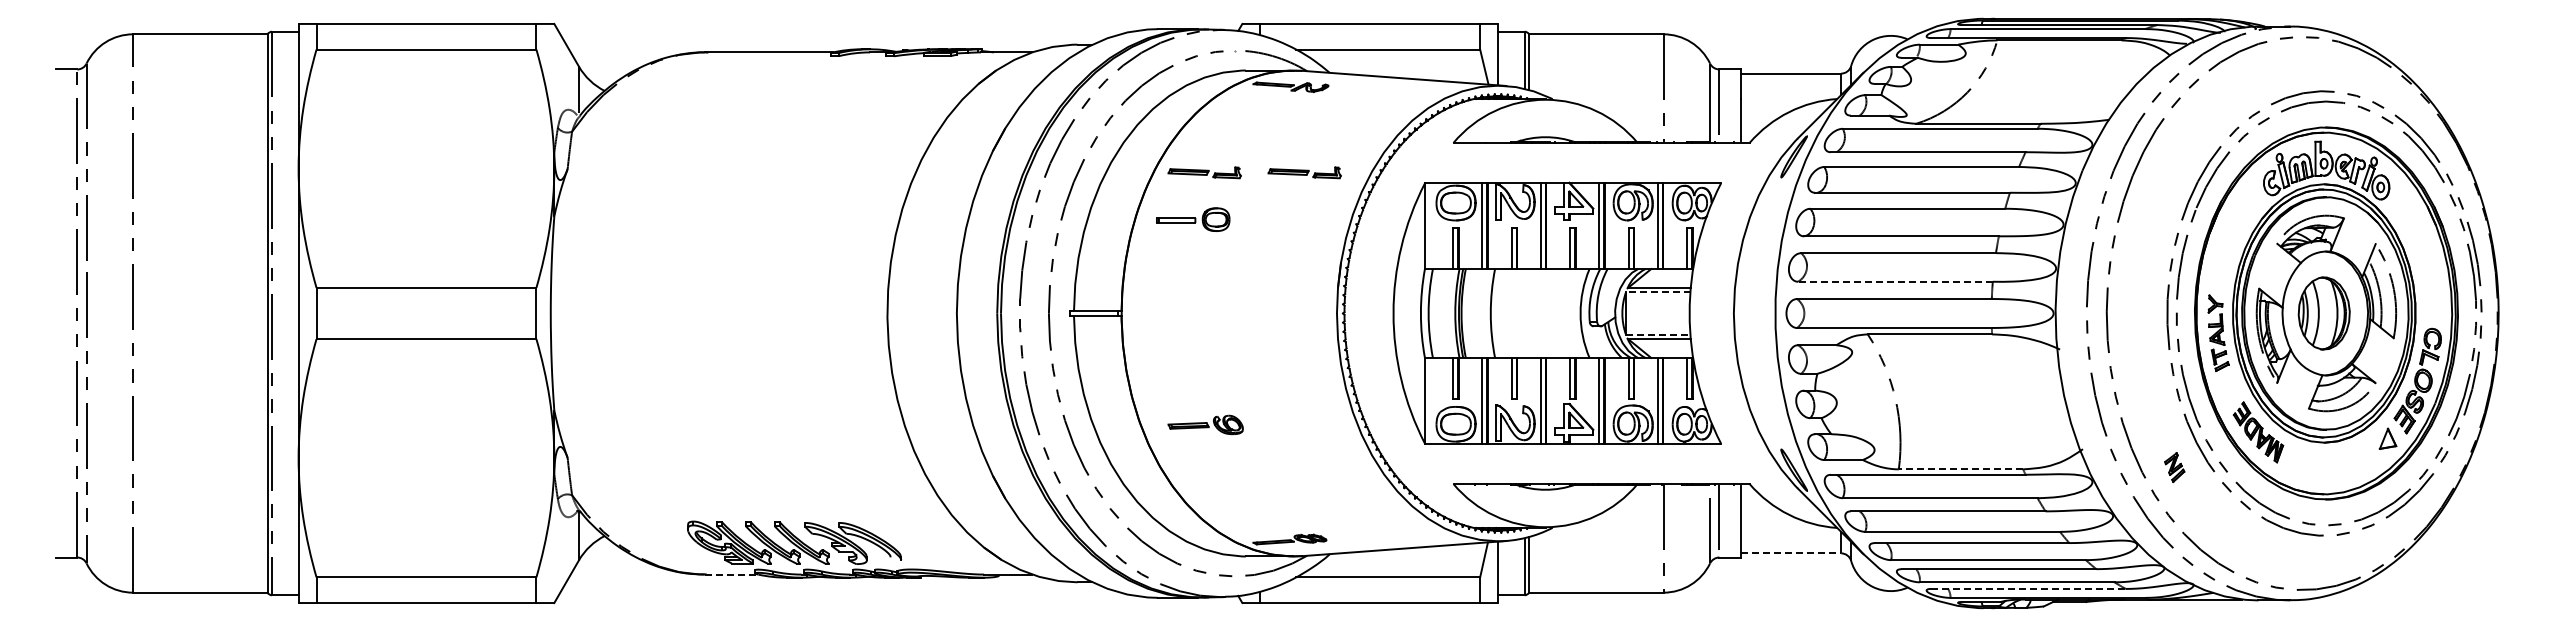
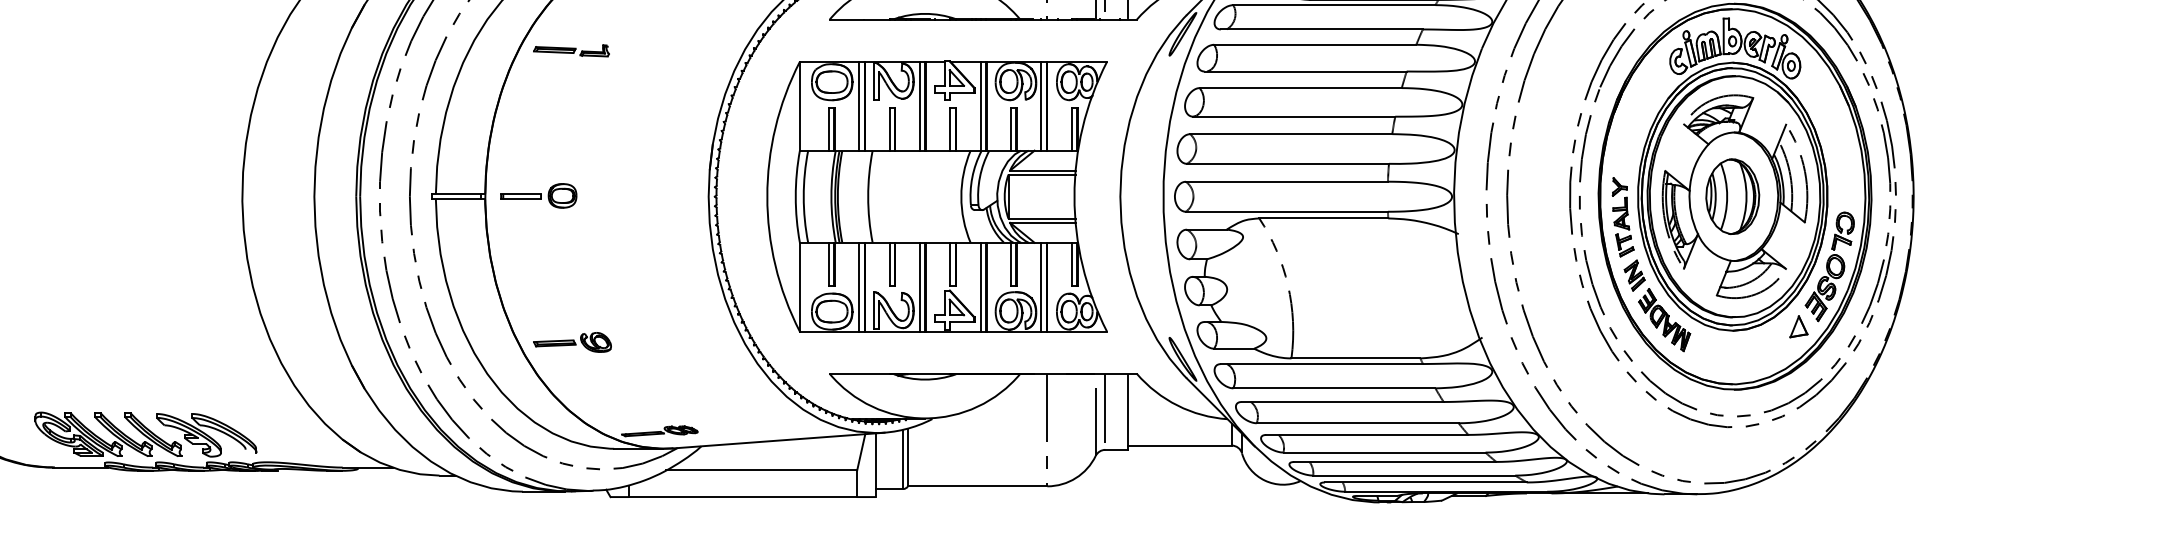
part: (1304, 172) -> (674, 50), removed
part: (1193, 219) -> (539, 195), moved
line: (1894, 281) -> (1286, 163), dashed -> solid
line: (1657, 292) -> (1041, 174), dashed -> solid
line: (1658, 334) -> (1042, 218), dashed -> solid
part: (1205, 424) -> (572, 341), moved
part: (2174, 467) -> (1634, 275), moved
line: (1960, 469) -> (1355, 358), dashed -> solid
line: (1791, 553) -> (1180, 445), dashed -> solid
line: (731, 574) -> (80, 467), dashed -> solid
line: (2029, 588) -> (1427, 482), dashed -> solid

